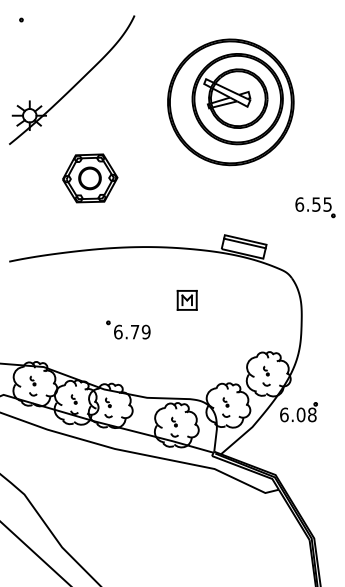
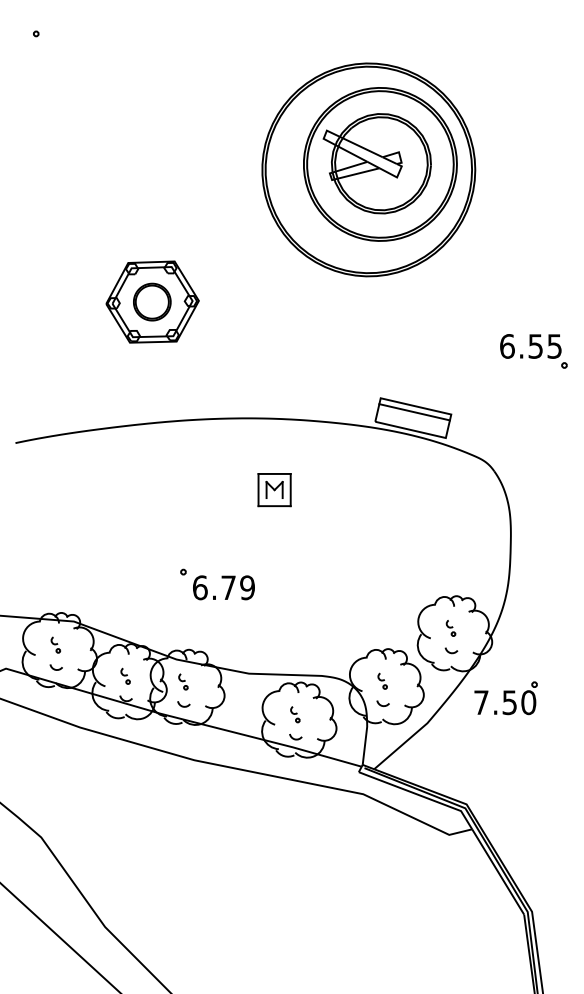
part: (72, 79) -> (122, 134), removed
part: (230, 102) -> (368, 170), moved
part: (186, 300) -> (273, 490), moved
part: (128, 329) -> (217, 583), moved
text: (298, 414) -> (505, 701), 6.08 -> 7.50

